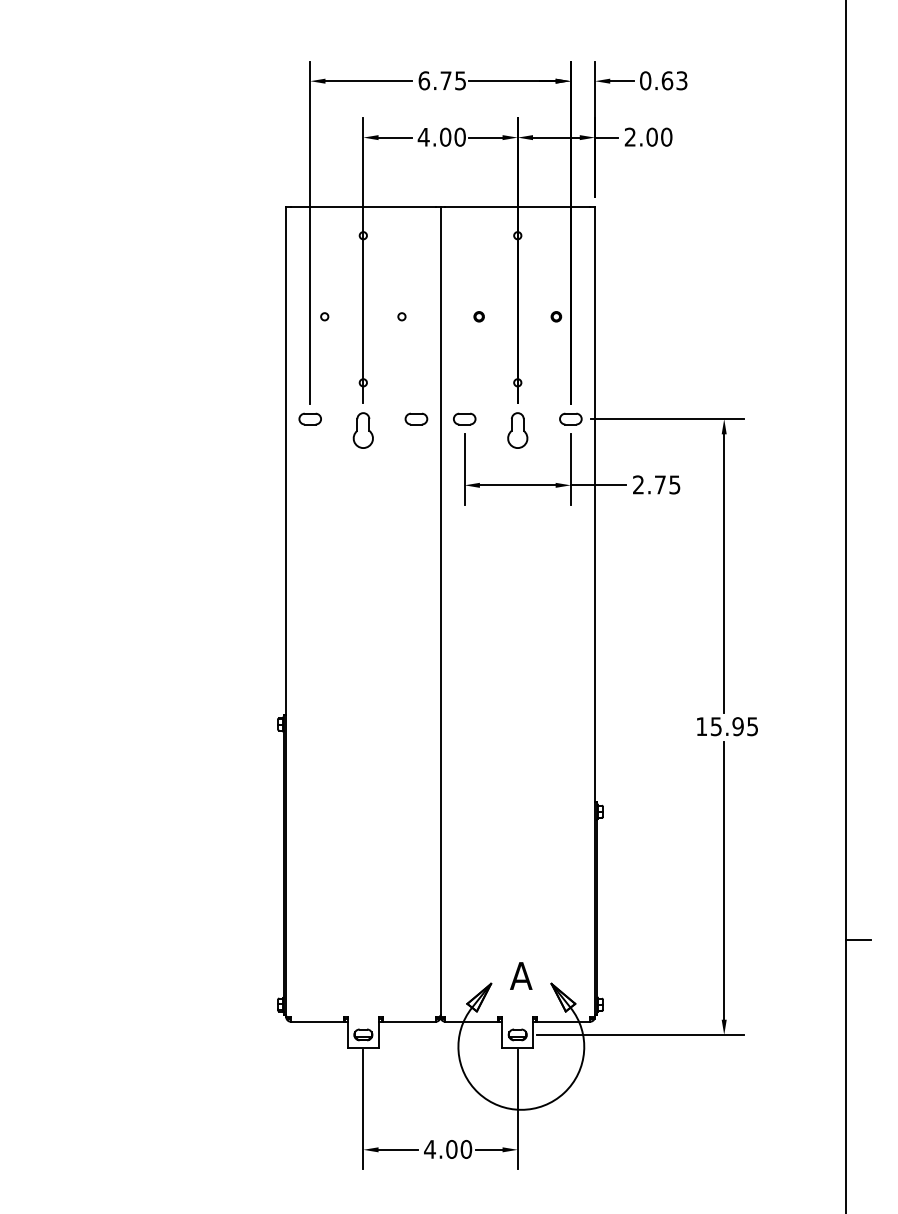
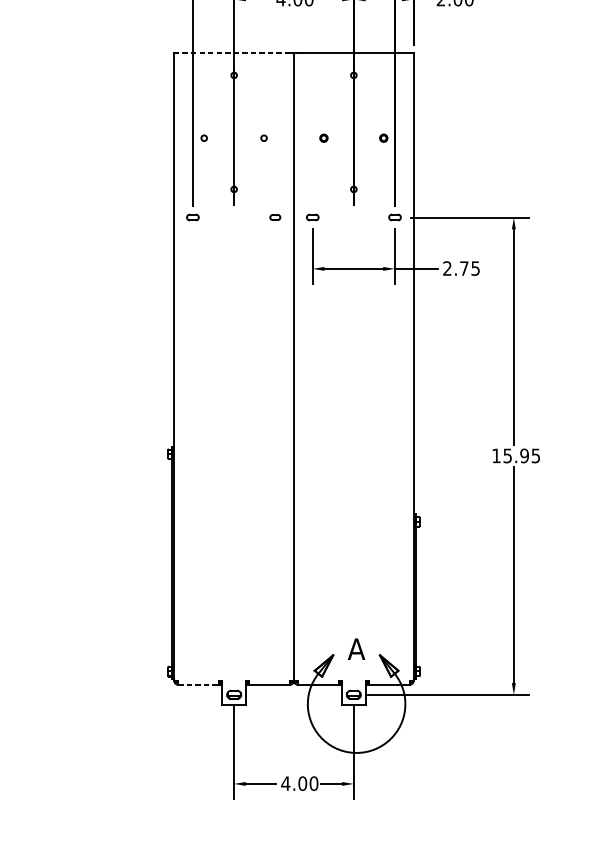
line: (362, 206) -> (233, 52), solid -> dashed
part: (309, 418) -> (192, 217), size x0.7
part: (416, 418) -> (275, 217), size x0.6
part: (464, 418) -> (312, 217), size x0.7
part: (570, 418) -> (394, 217), size x0.7
part: (362, 430) -> (233, 226), removed
part: (517, 430) -> (353, 226), removed
line: (317, 1021) -> (198, 684), solid -> dashed

